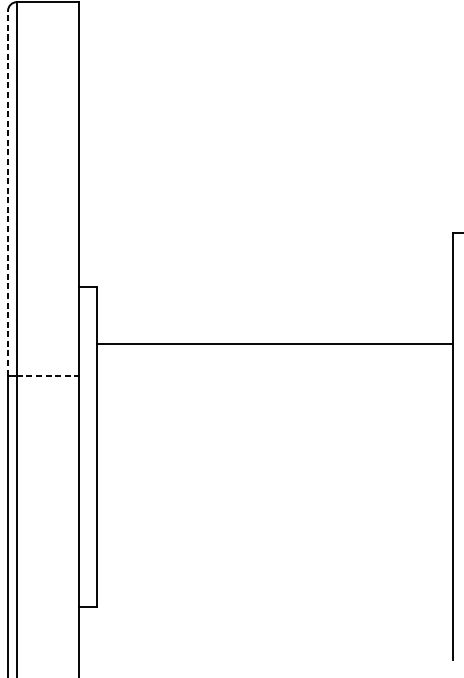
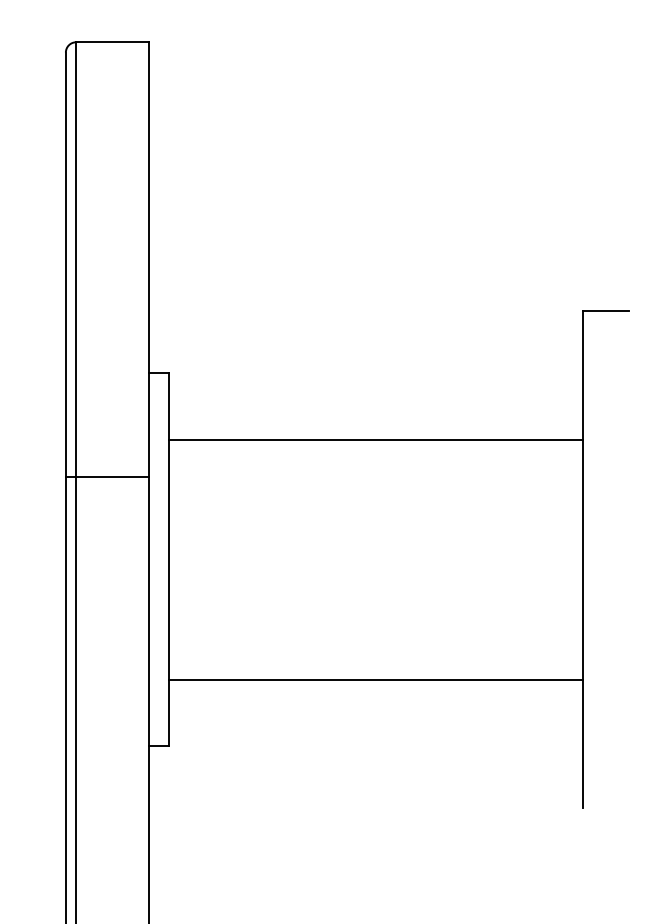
line: (7, 193) -> (65, 264), dashed -> solid
line: (48, 375) -> (112, 476), dashed -> solid
line: (274, 549) -> (376, 679), added

